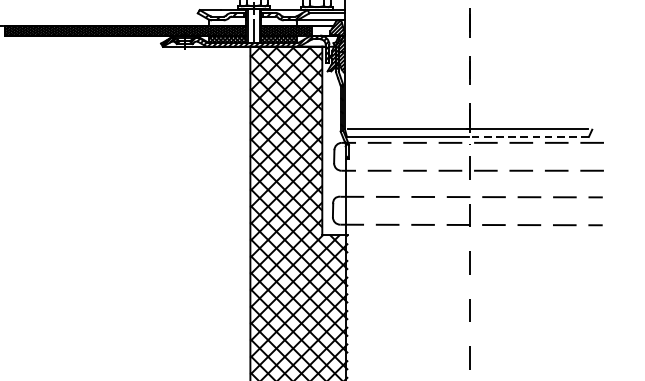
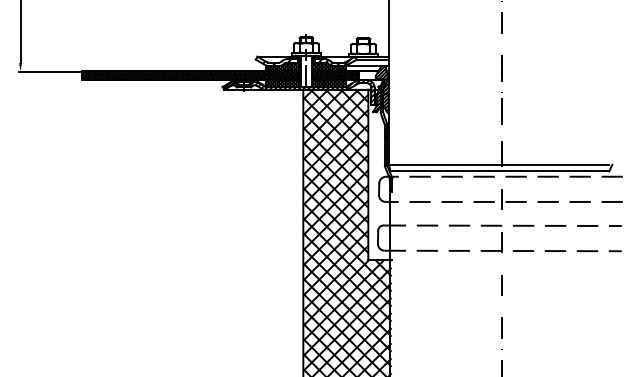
hatch: (227, 20) -> (282, 66), added
hatch: (278, 20) -> (328, 66), added
line: (528, 137) -> (554, 171), dashed -> solid

